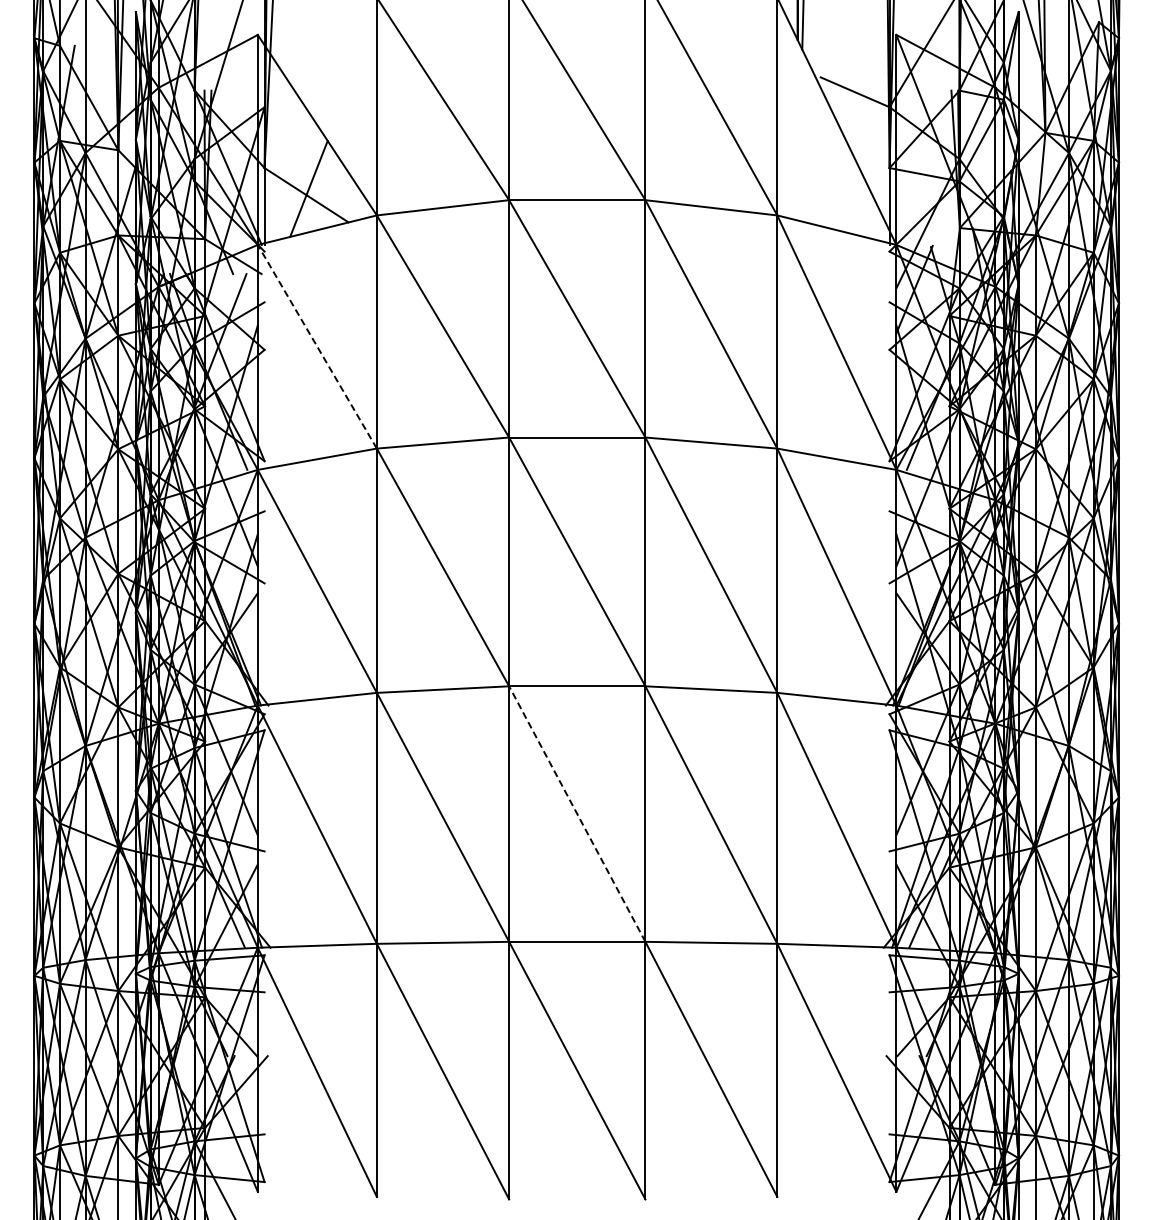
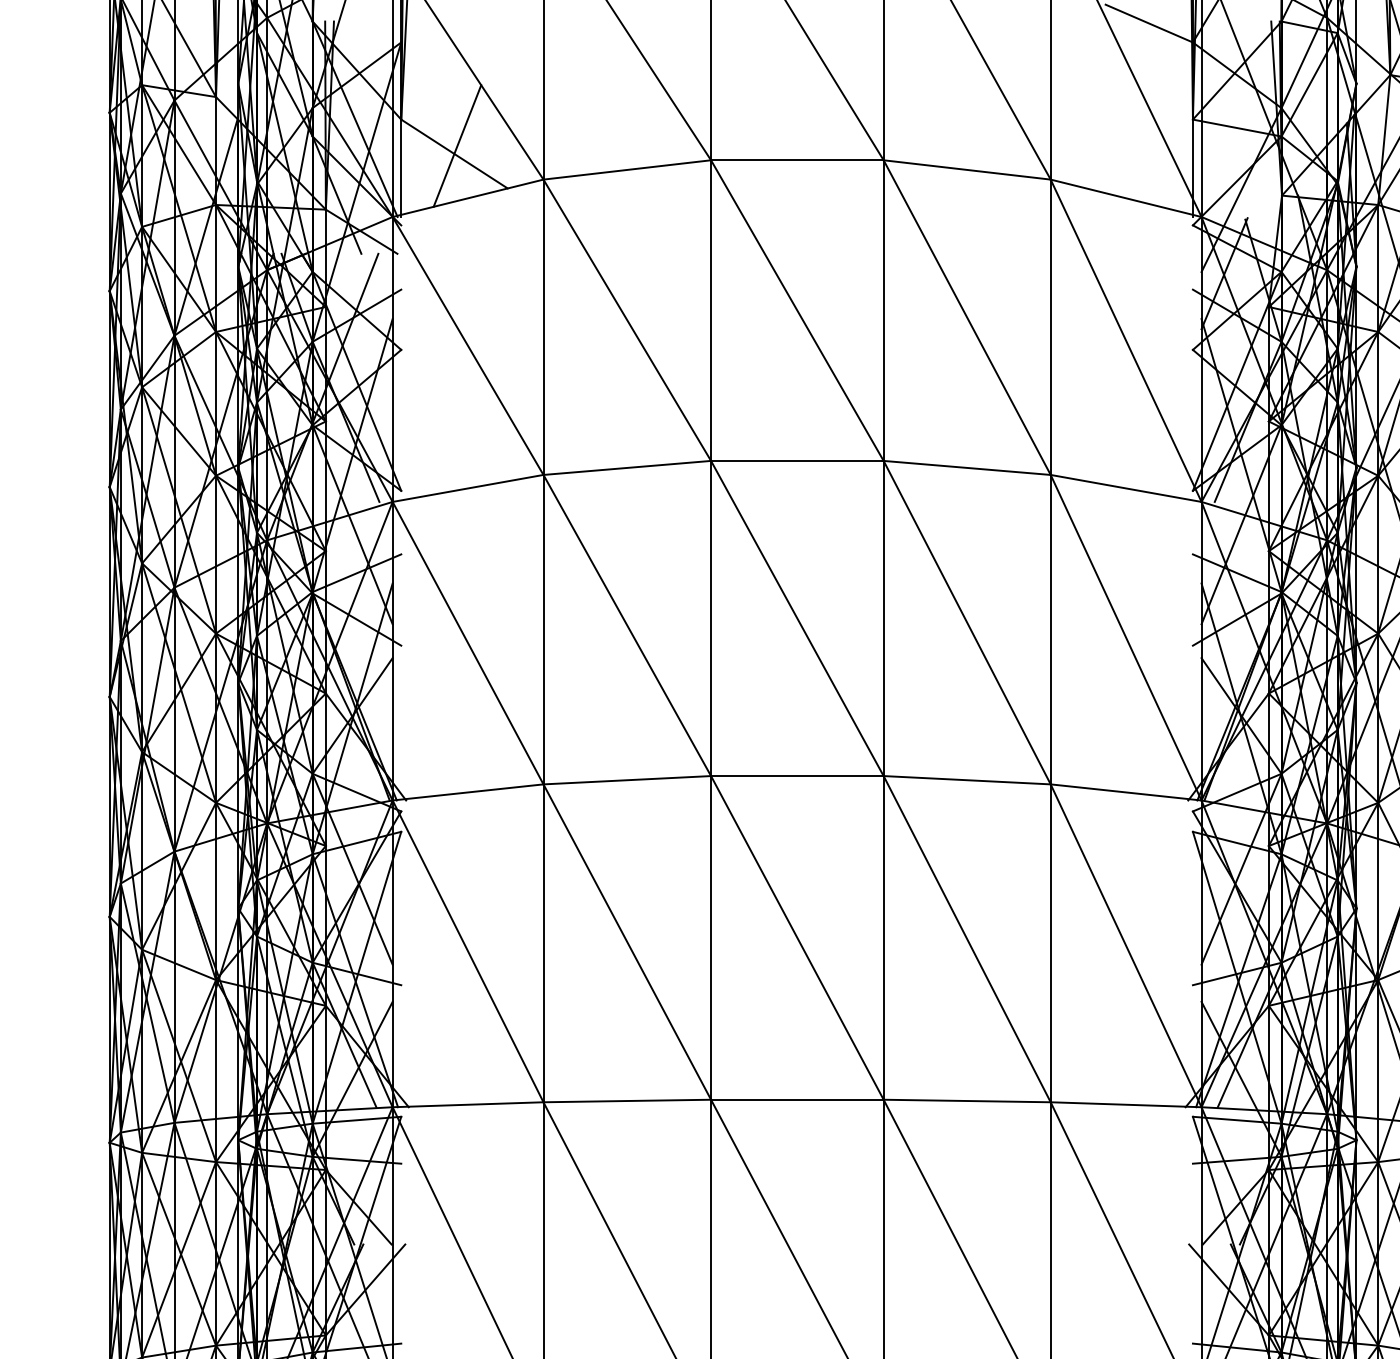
line: (317, 346) -> (468, 345), dashed -> solid
line: (577, 814) -> (797, 938), dashed -> solid

